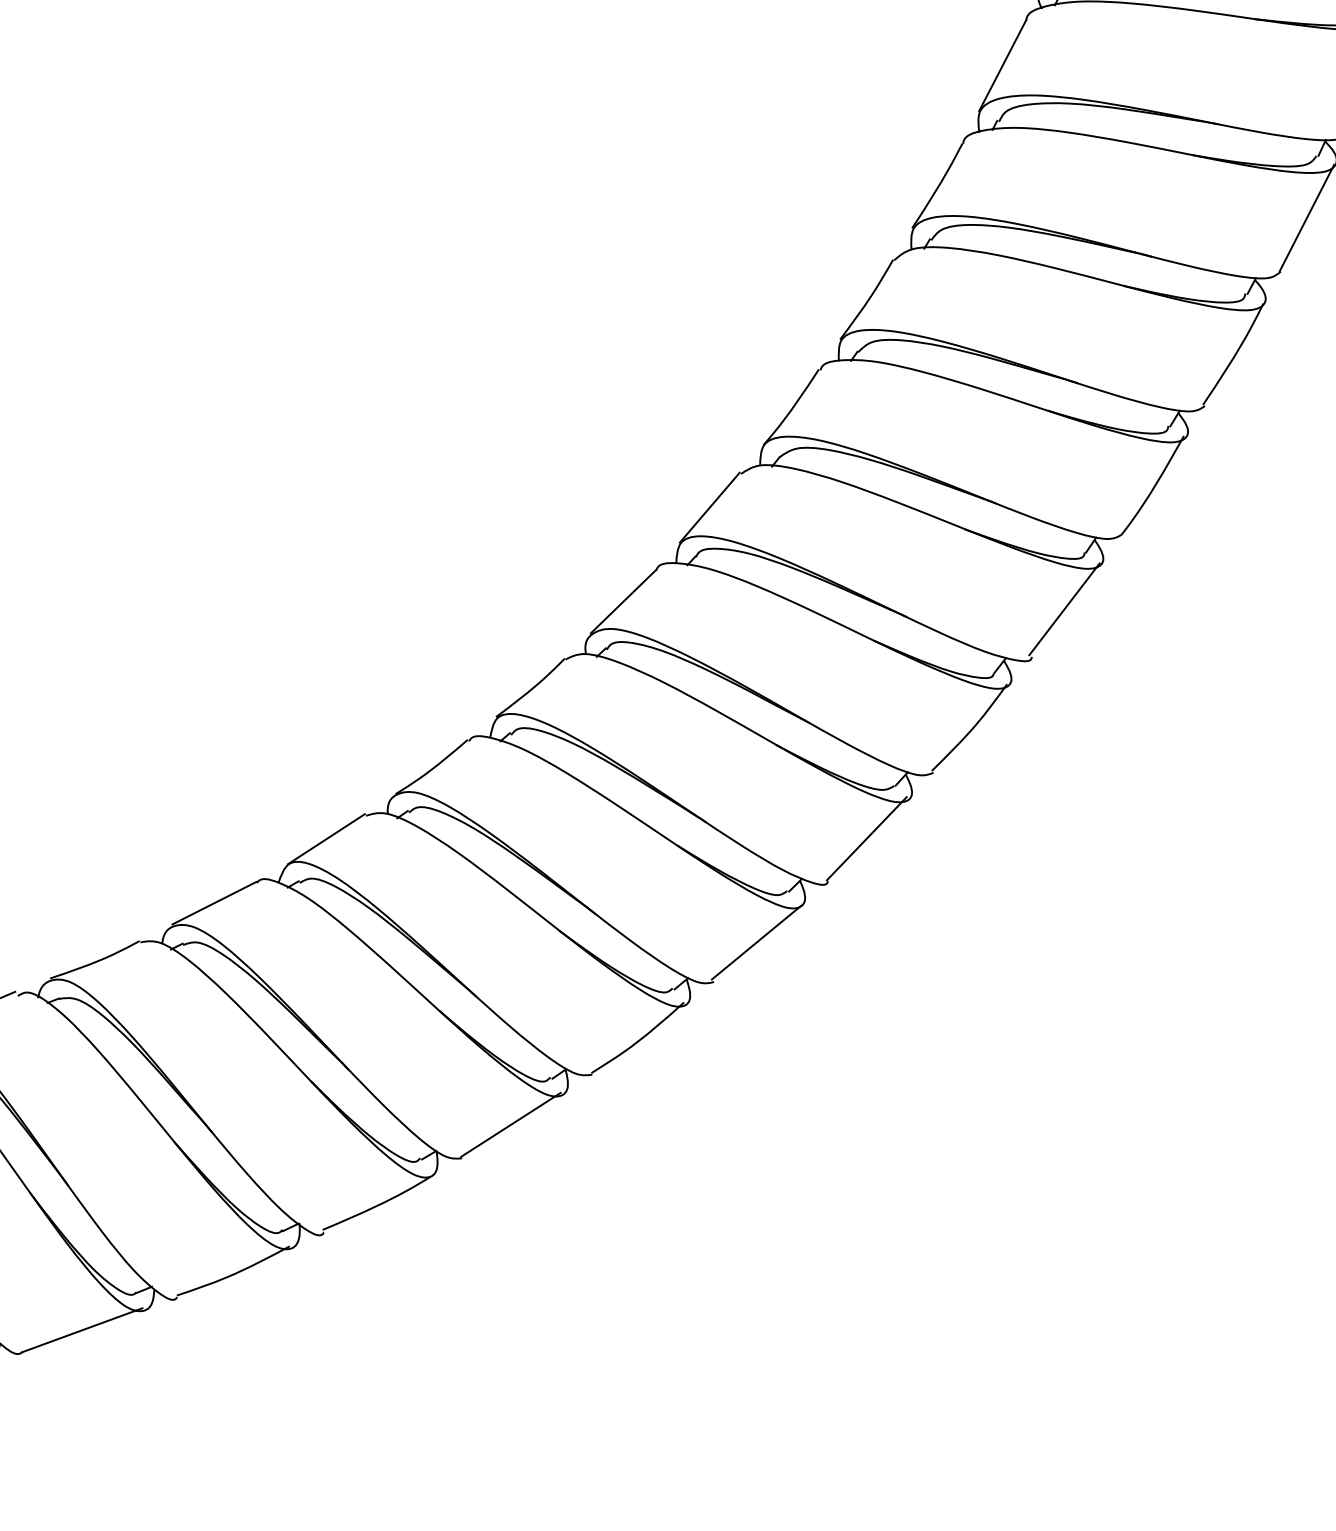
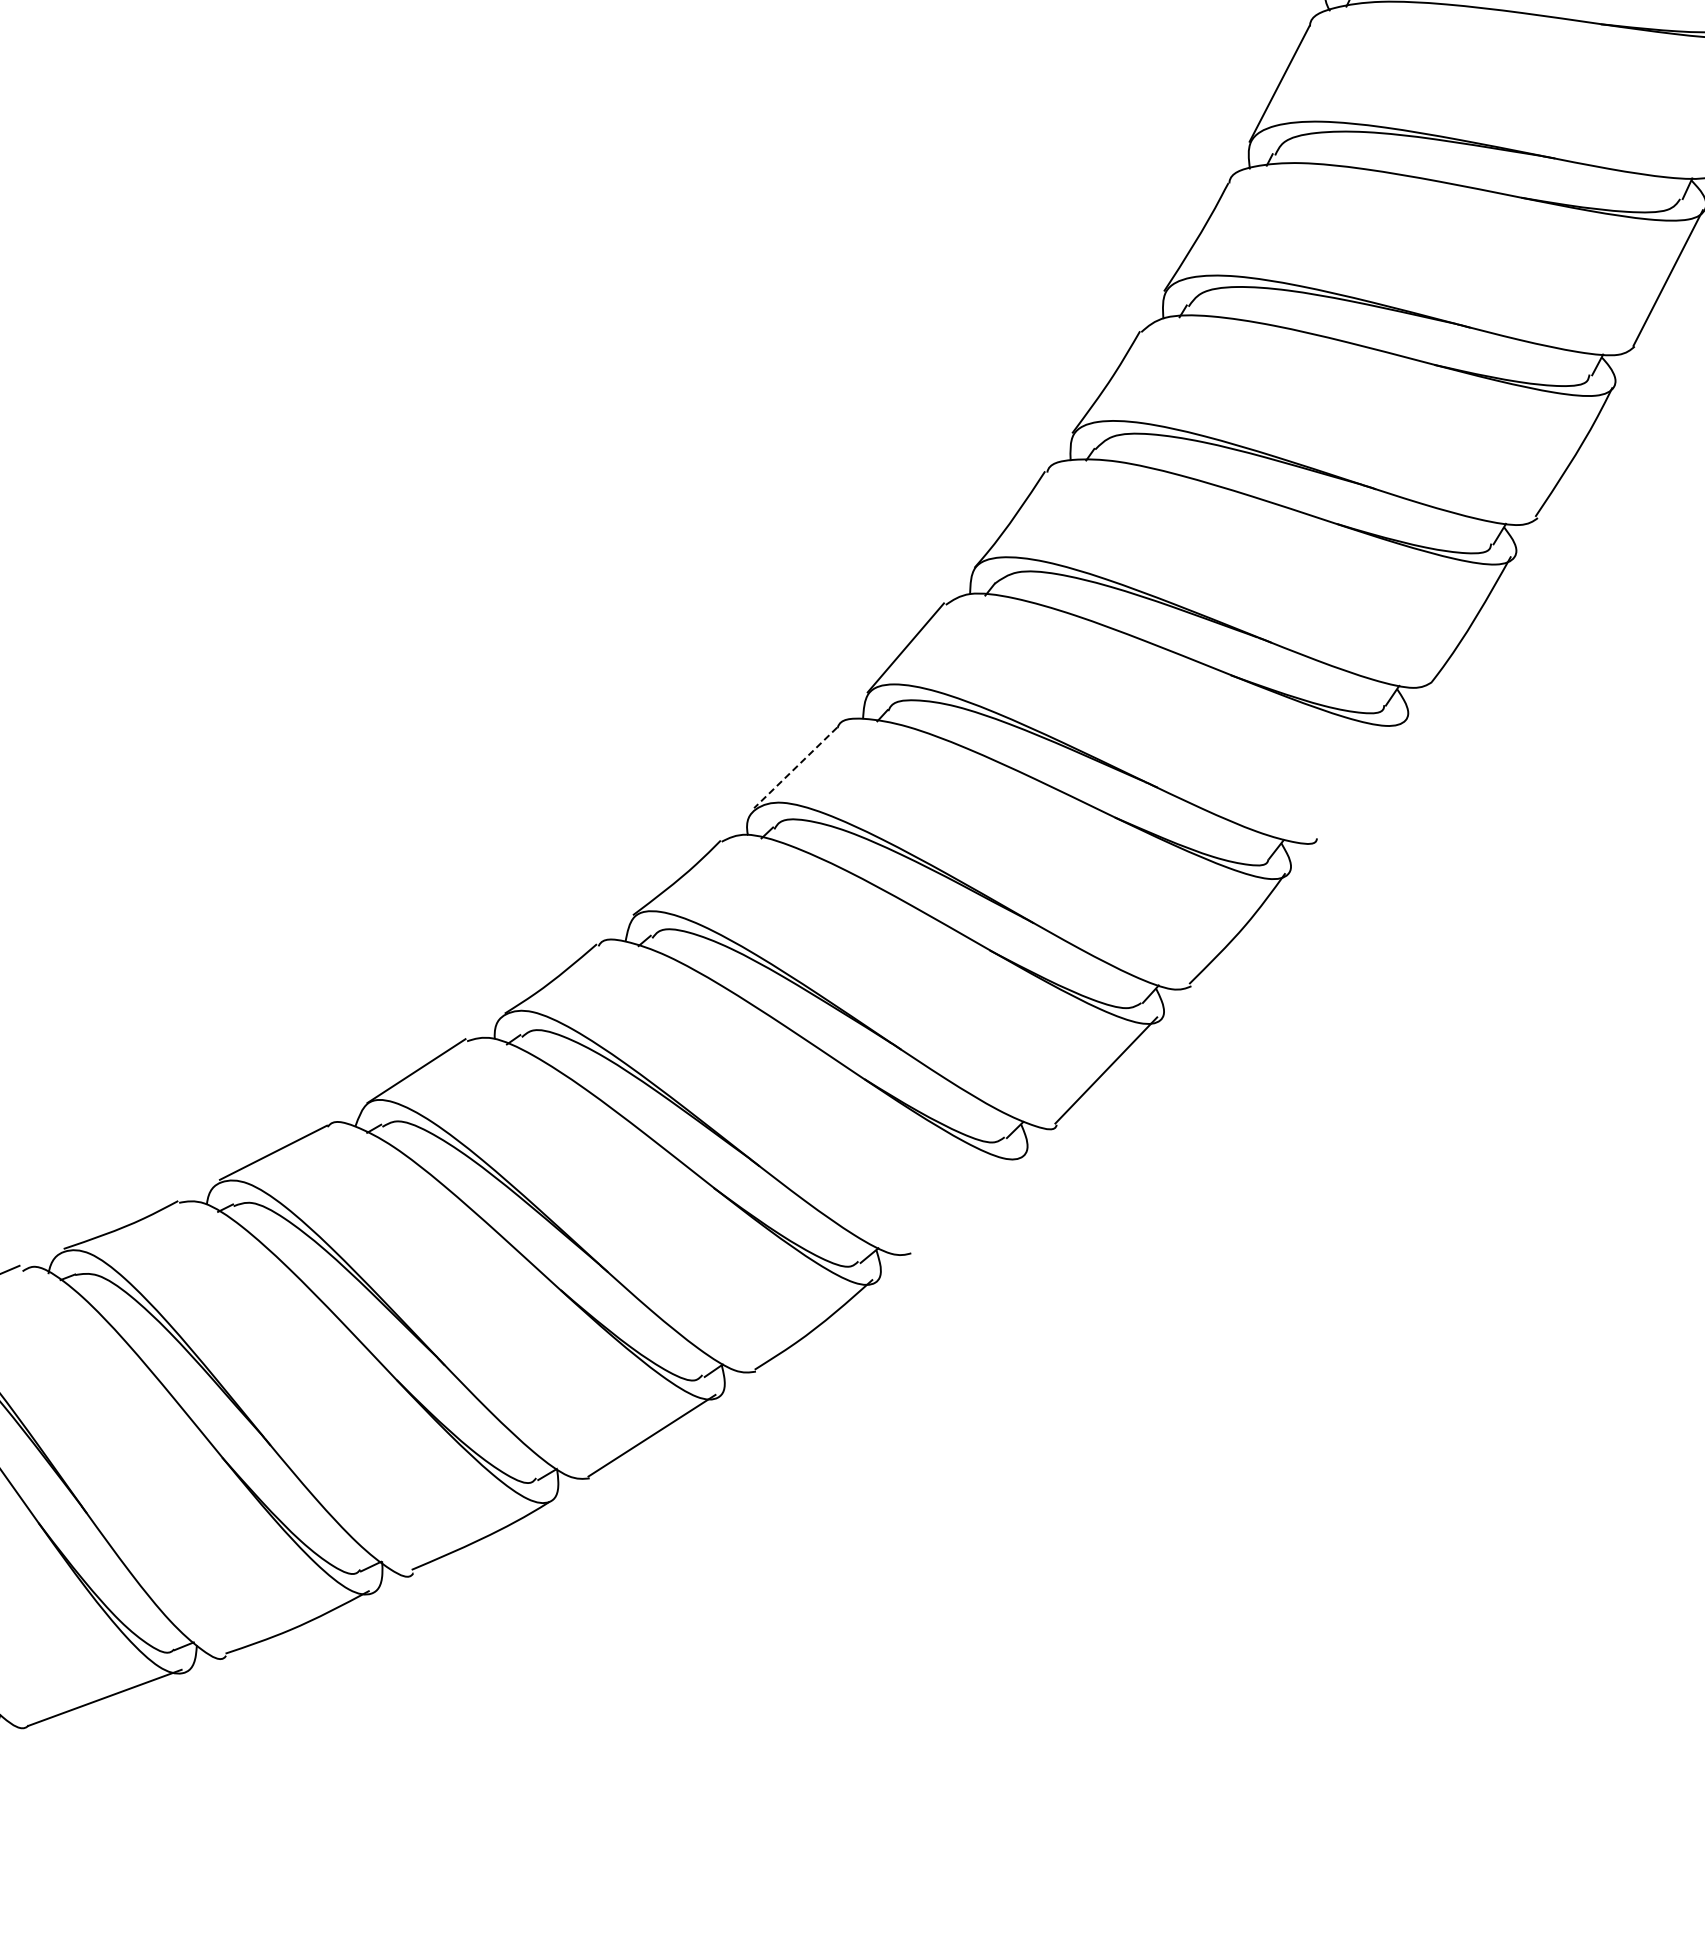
line: (623, 601) -> (795, 767), solid -> dashed
line: (1064, 609) -> (1358, 777), removed
line: (756, 942) -> (965, 1203), removed

